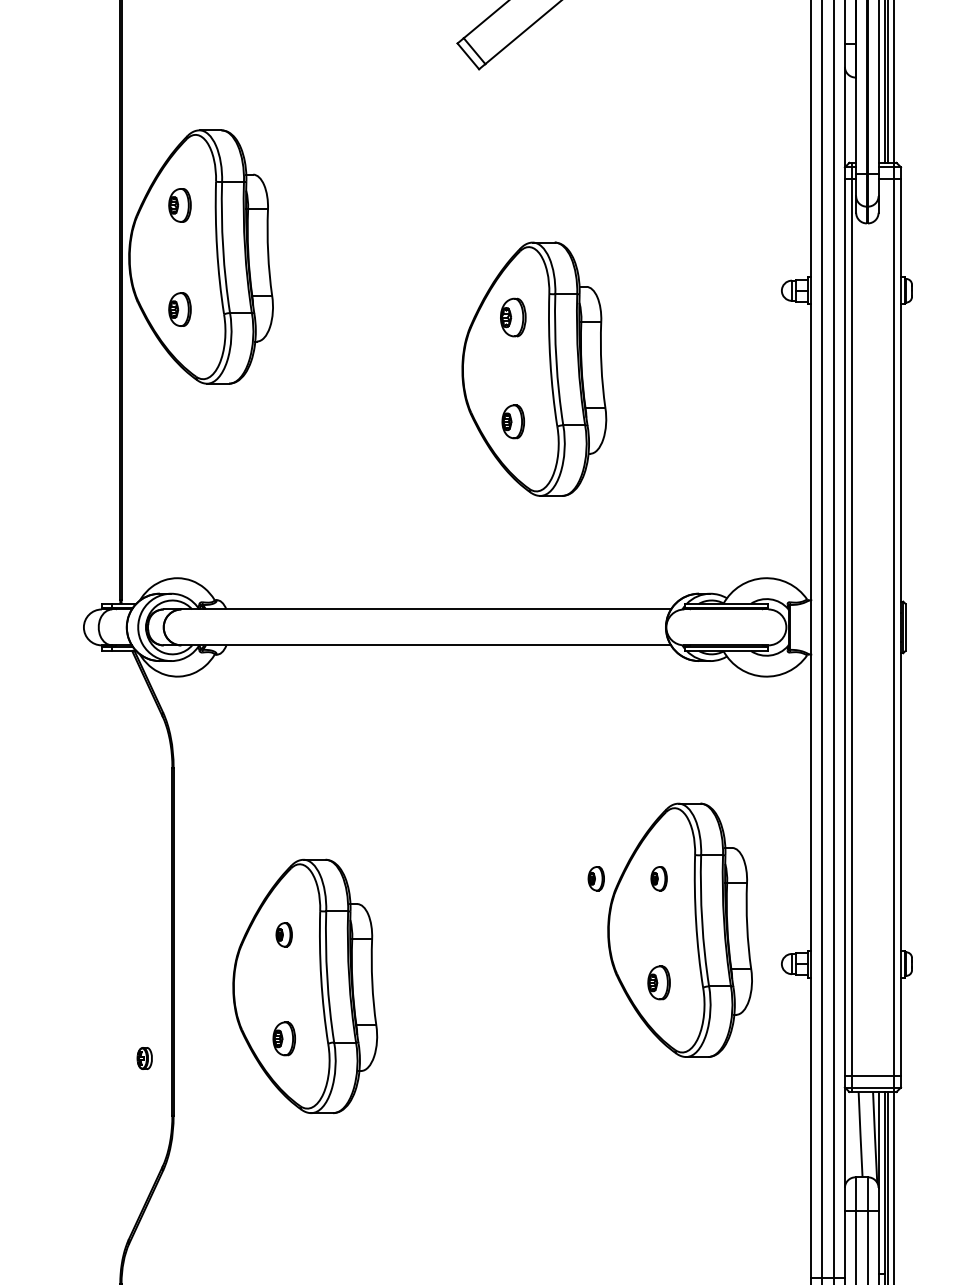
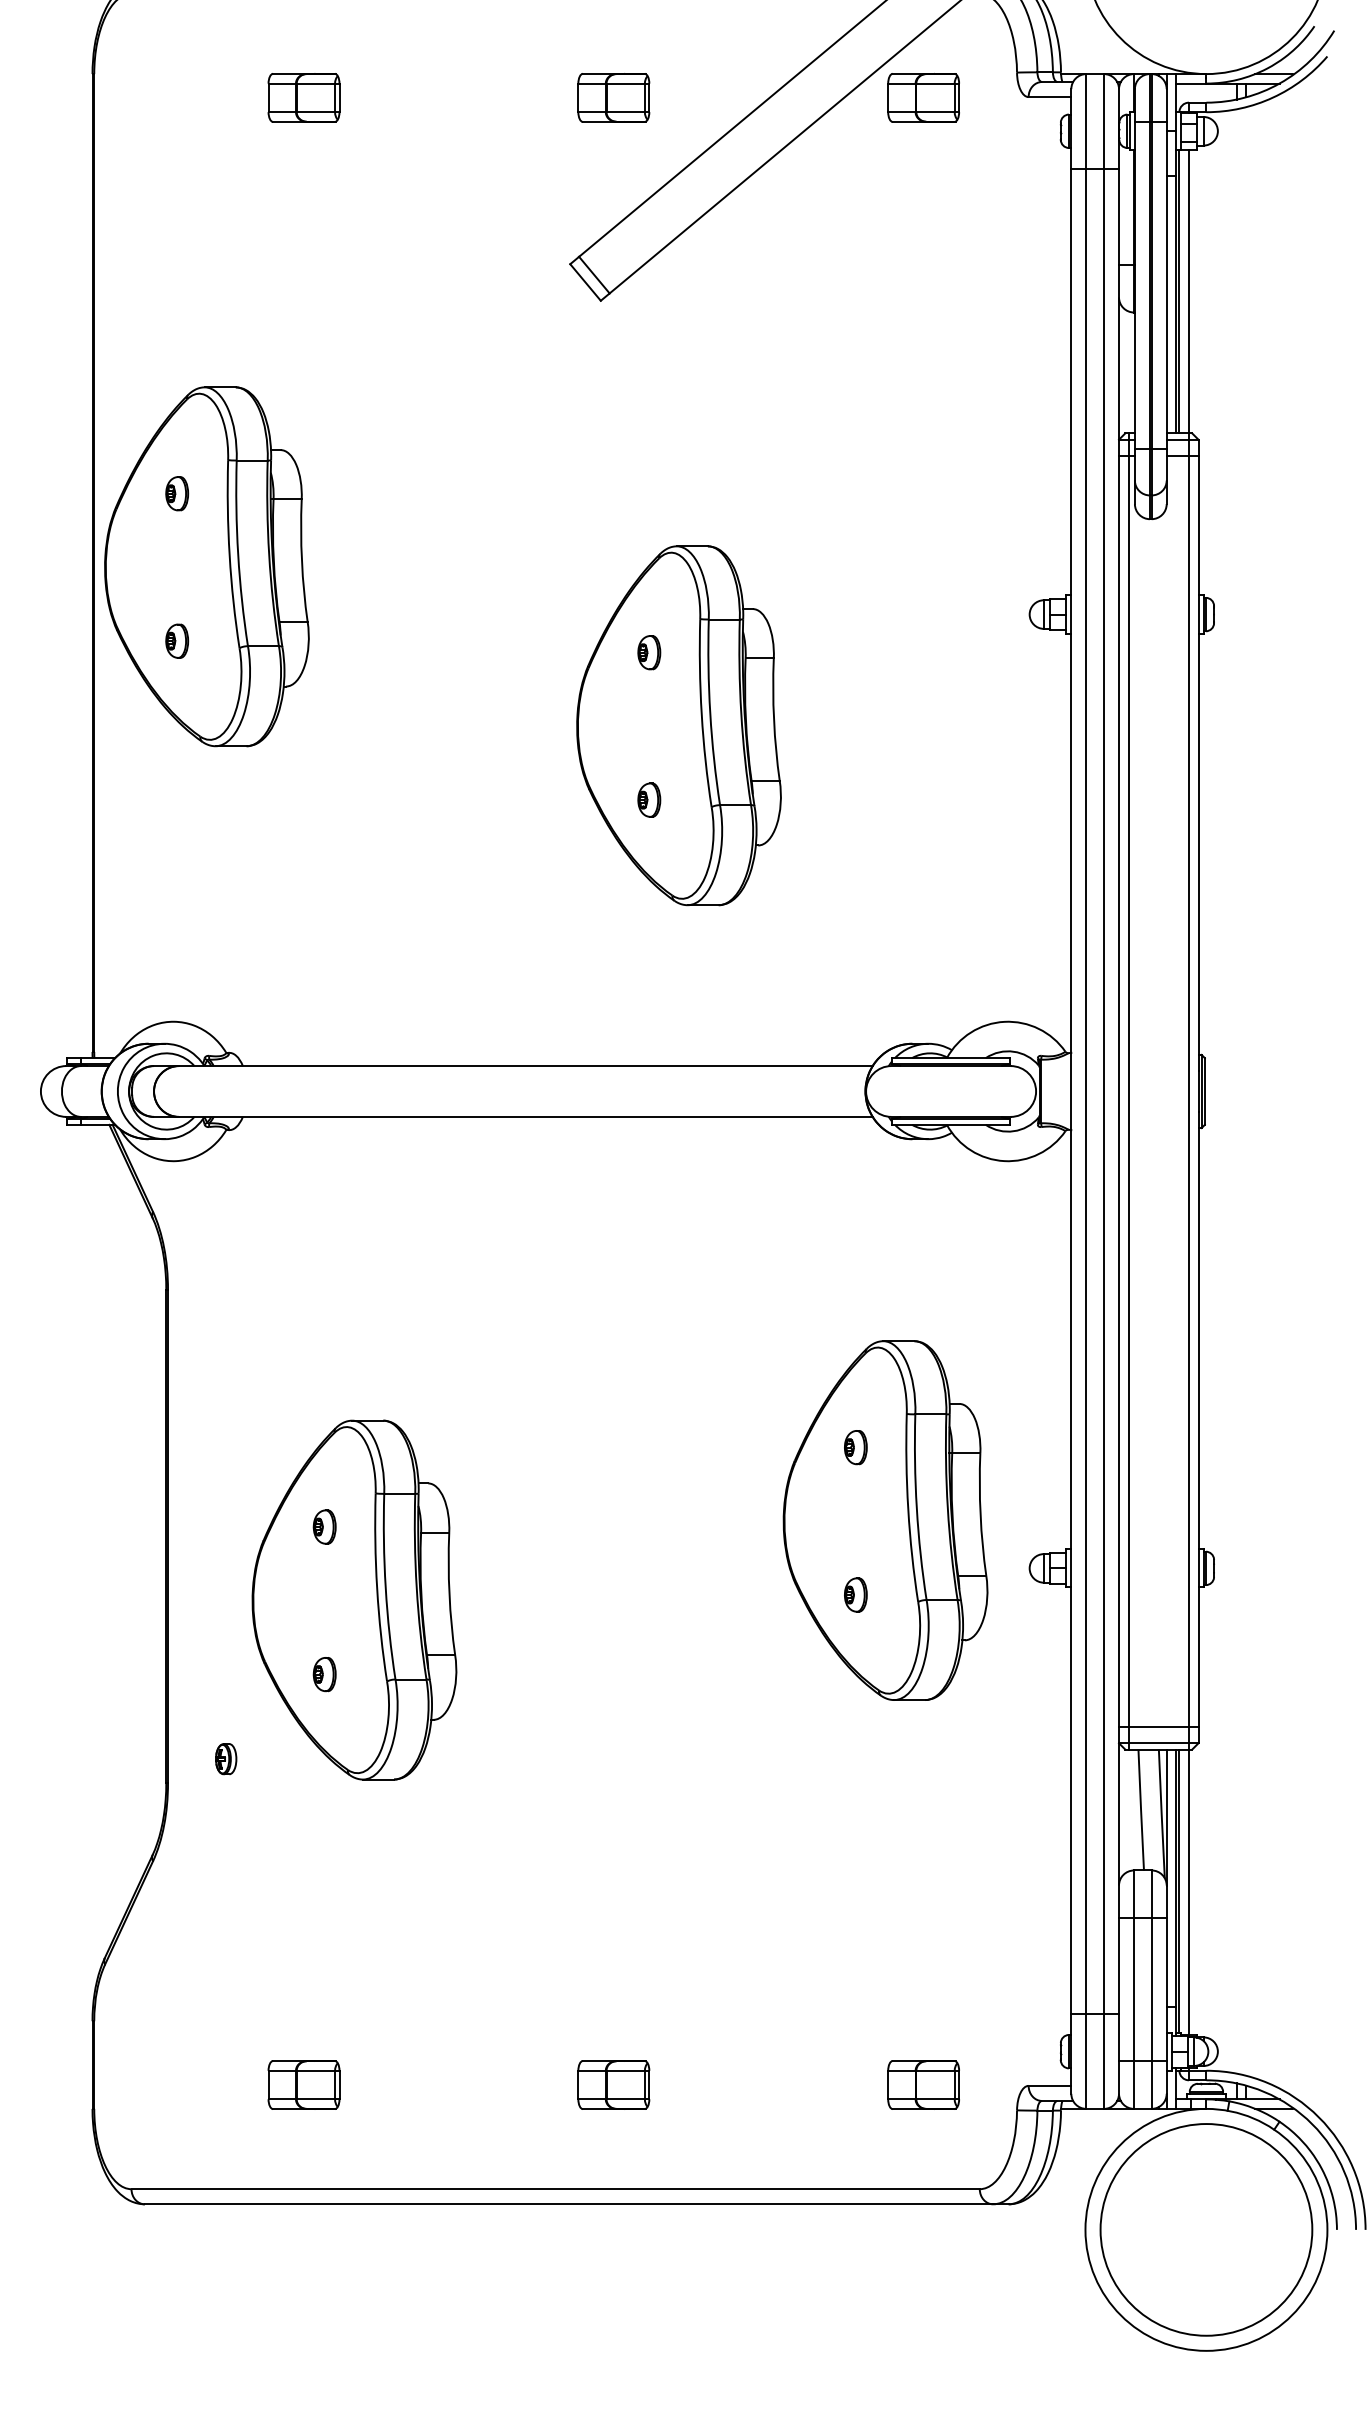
part: (180, 205) -> (177, 493), size x0.71
part: (180, 309) -> (177, 640), size x0.71
part: (513, 317) -> (649, 652), size x0.62
part: (513, 421) -> (649, 799), size x0.71
part: (596, 878) -> (766, 1447), removed
part: (658, 982) -> (855, 1594), size x0.71
part: (284, 1038) -> (324, 1674), size x0.71
part: (145, 1058) -> (226, 1759), moved

